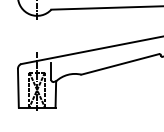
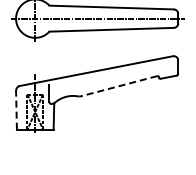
line: (119, 64) -> (117, 86), solid -> dashed
line: (18, 87) -> (16, 109), solid -> dashed

